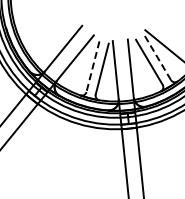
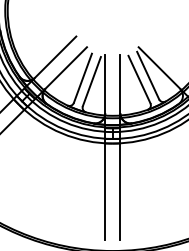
line: (156, 57) -> (147, 75), dashed -> solid
line: (92, 66) -> (82, 78), dashed -> solid

